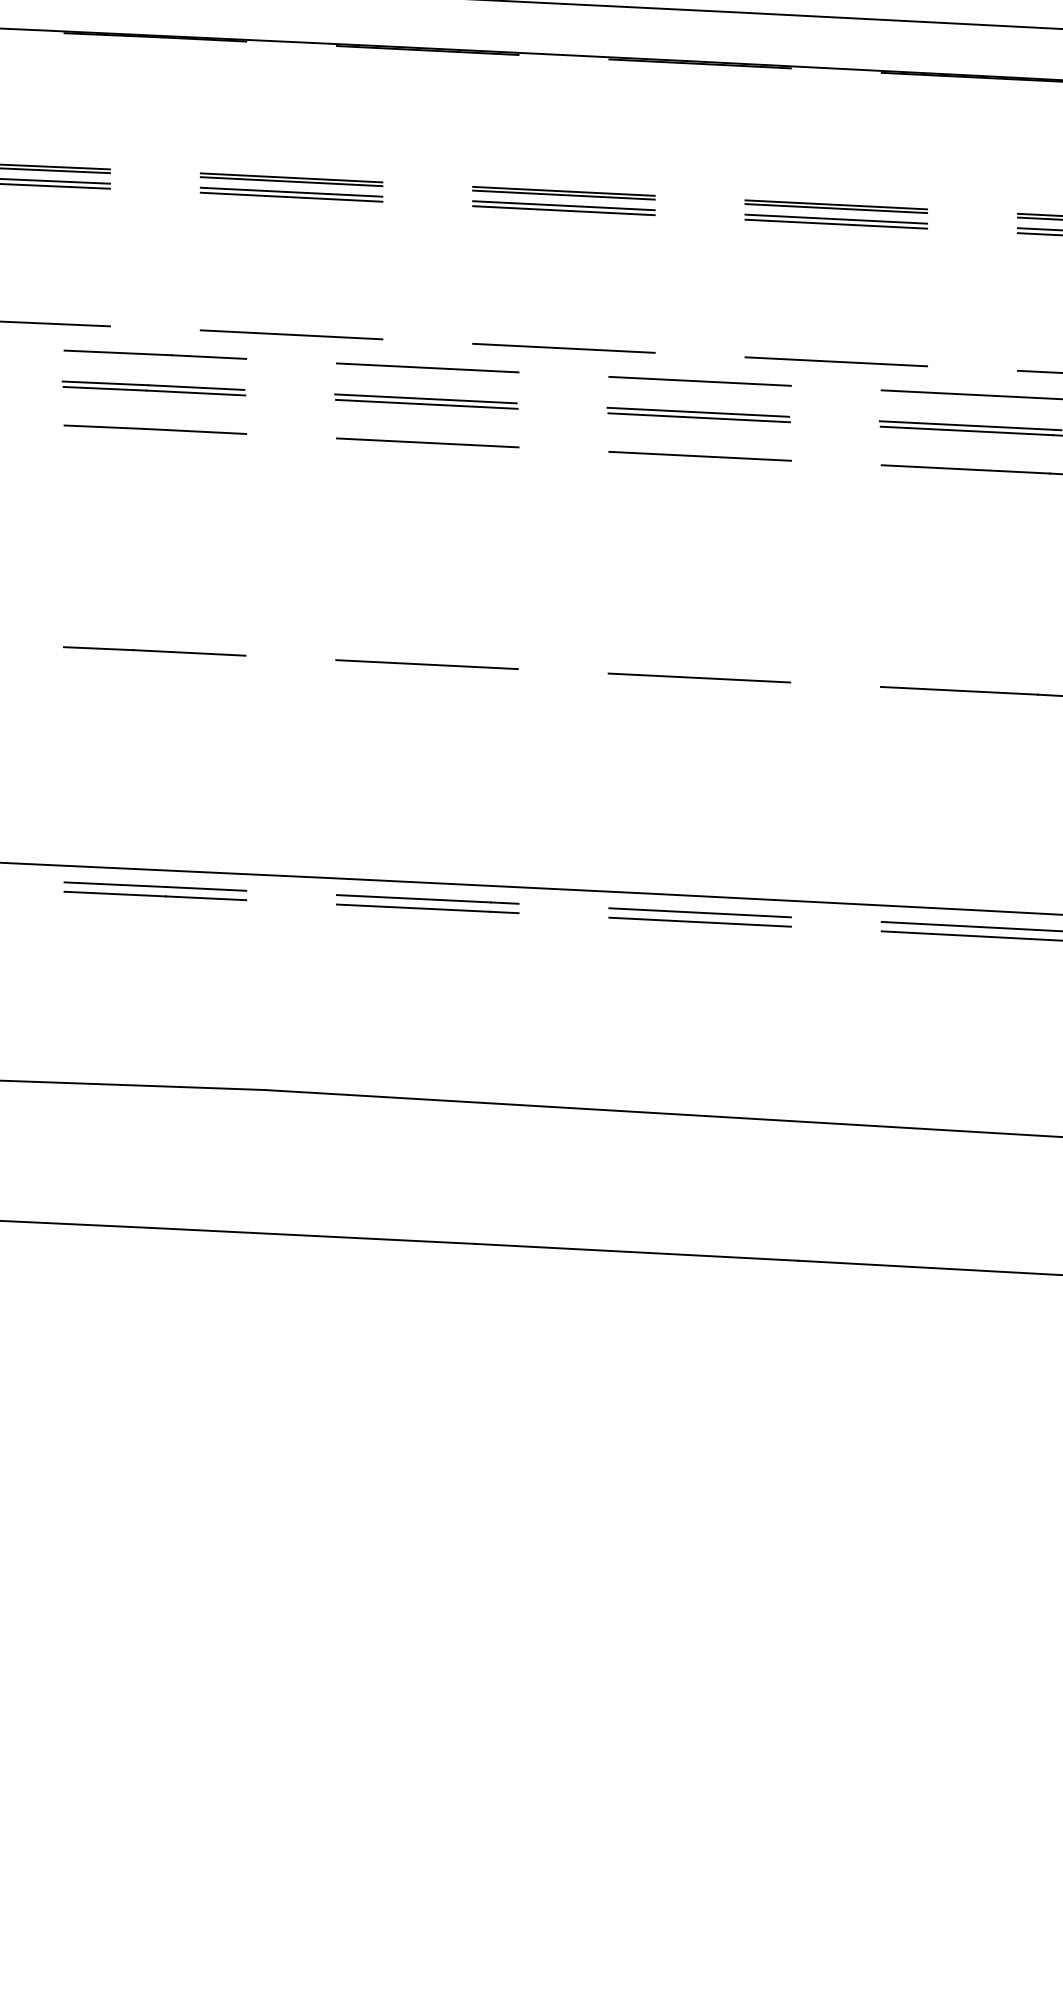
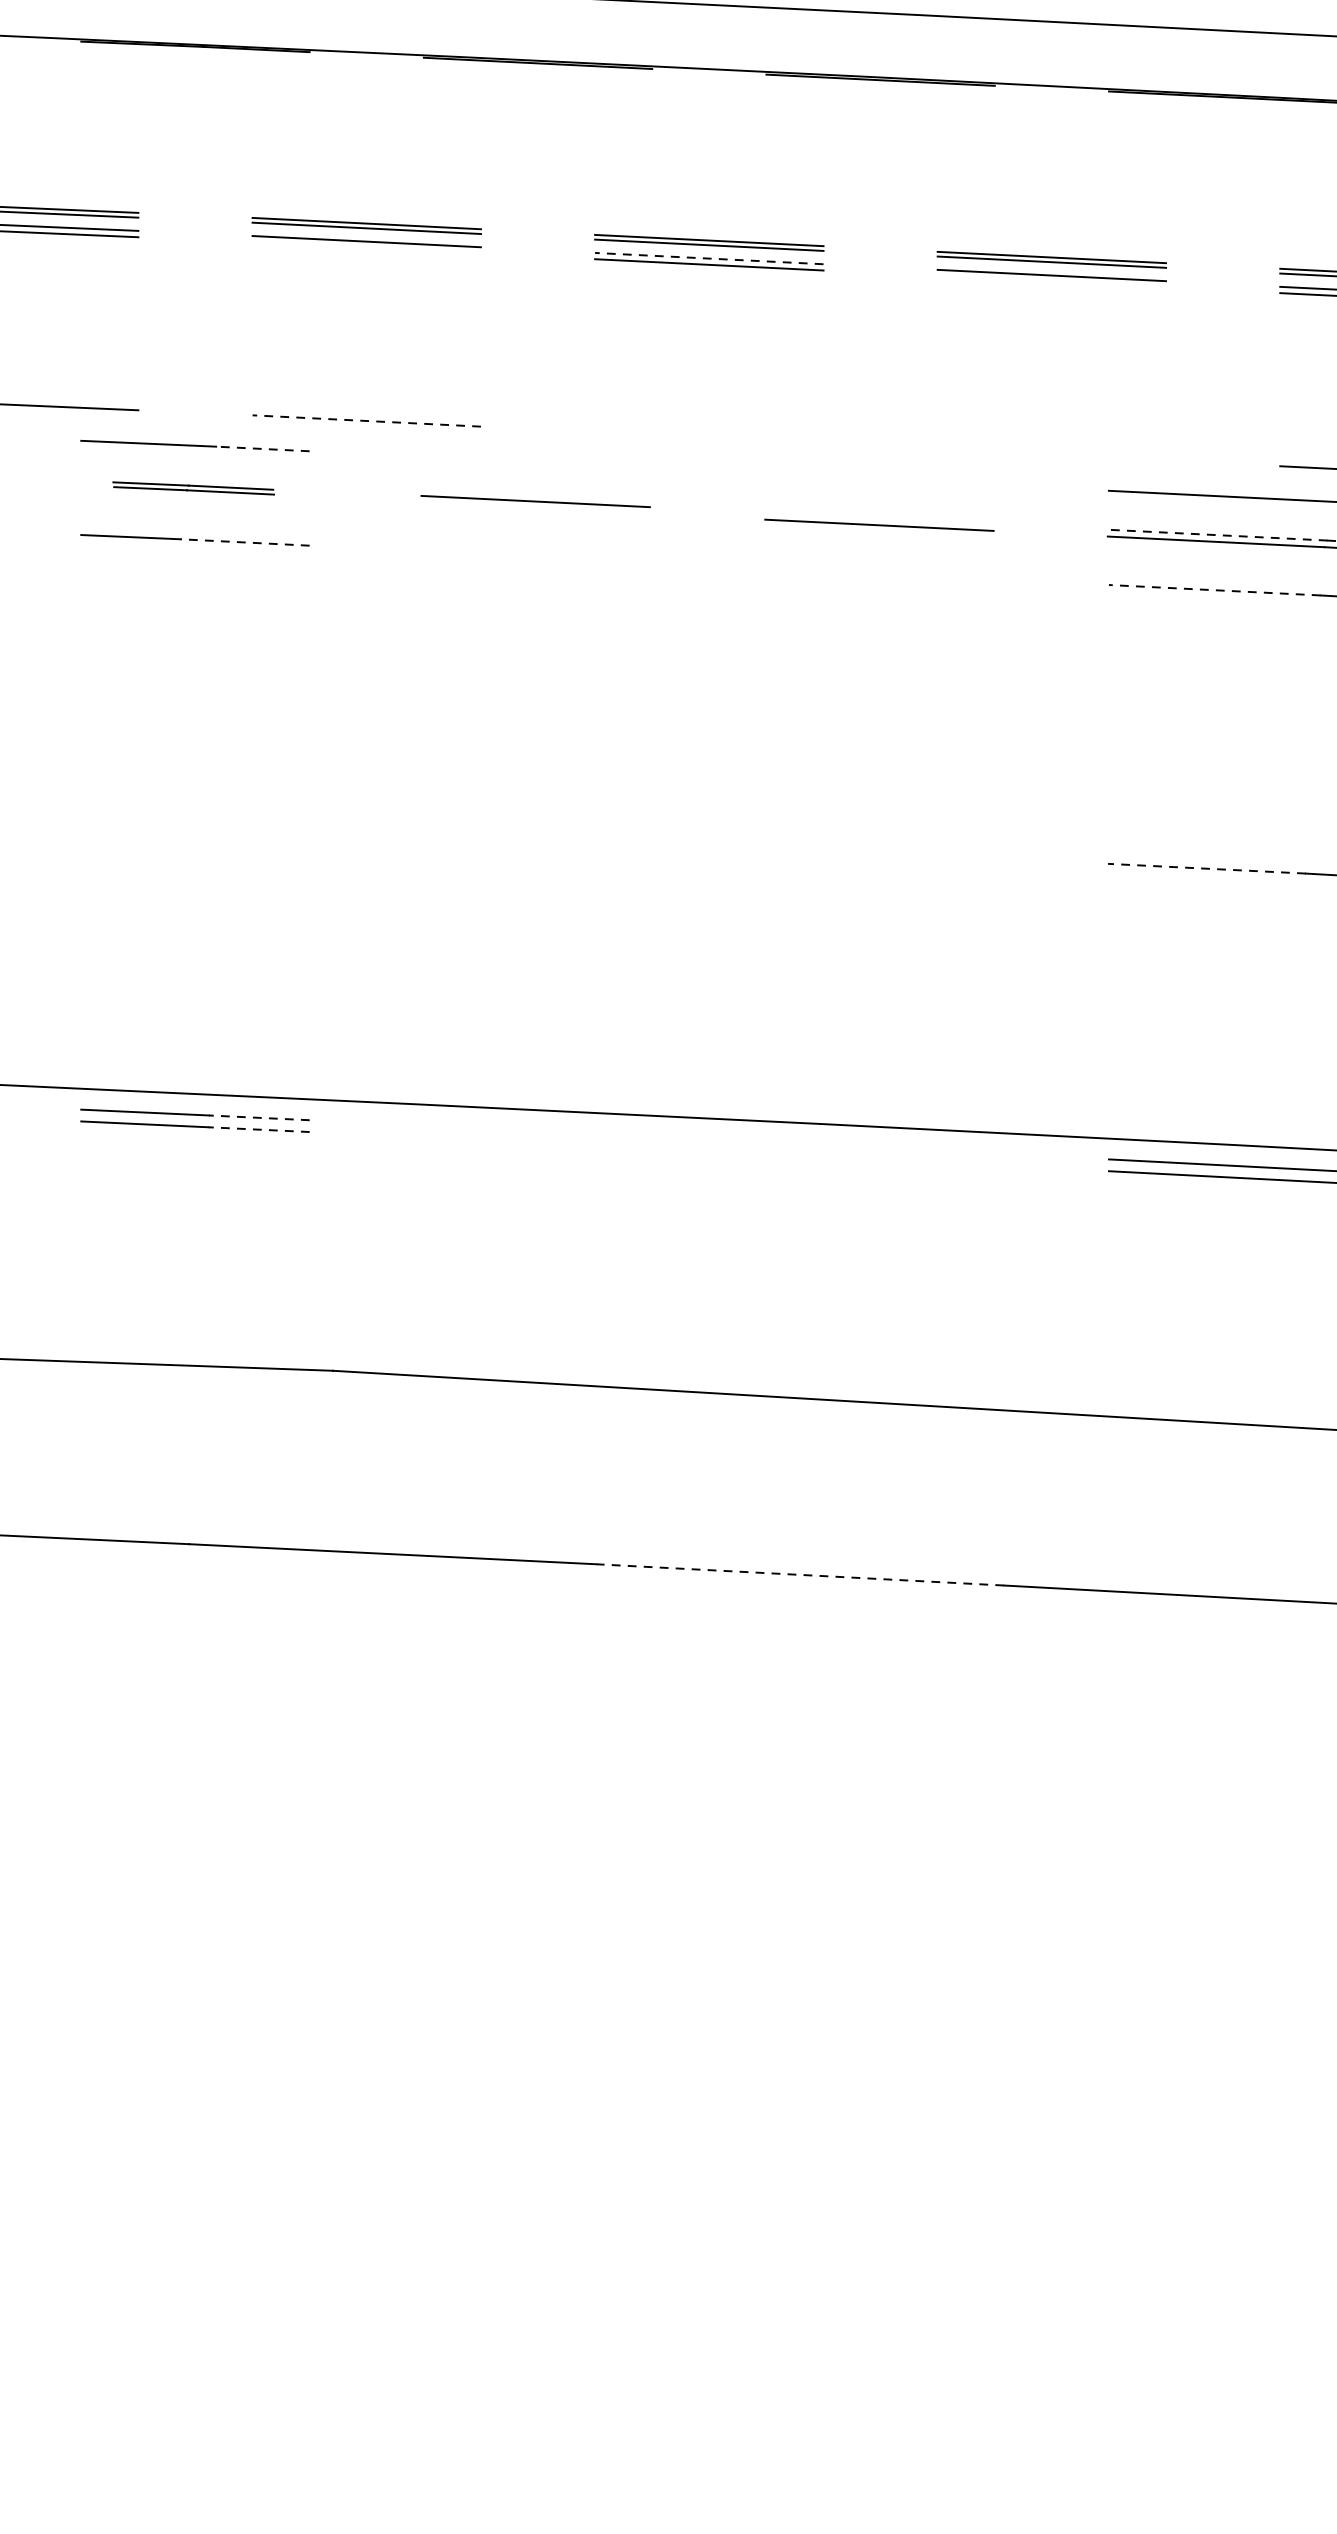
line: (291, 196) -> (366, 247), removed
line: (563, 205) -> (708, 258), solid -> dashed
line: (836, 223) -> (1052, 280), removed
line: (291, 334) -> (366, 420), solid -> dashed
line: (563, 347) -> (708, 436), removed
line: (208, 357) -> (262, 449), solid -> dashed
line: (836, 361) -> (1052, 454), removed
line: (427, 367) -> (537, 462), removed
line: (699, 381) -> (879, 479), removed
part: (153, 388) -> (193, 488), size x0.7
line: (426, 403) -> (536, 507), removed
line: (698, 411) -> (878, 517), removed
line: (967, 425) -> (1216, 535), solid -> dashed
line: (194, 431) -> (244, 542), solid -> dashed
line: (427, 442) -> (537, 556), removed
line: (699, 455) -> (879, 572), removed
line: (965, 469) -> (1214, 590), solid -> dashed
line: (154, 651) -> (194, 819), removed
line: (426, 664) -> (536, 835), removed
line: (699, 677) -> (879, 851), removed
line: (959, 690) -> (1206, 868), solid -> dashed
line: (205, 888) -> (258, 1117), solid -> dashed
line: (205, 898) -> (258, 1129), solid -> dashed
part: (427, 904) -> (537, 1137), removed
line: (699, 912) -> (879, 1147), removed
line: (699, 921) -> (879, 1158), removed
line: (635, 1252) -> (799, 1575), solid -> dashed

